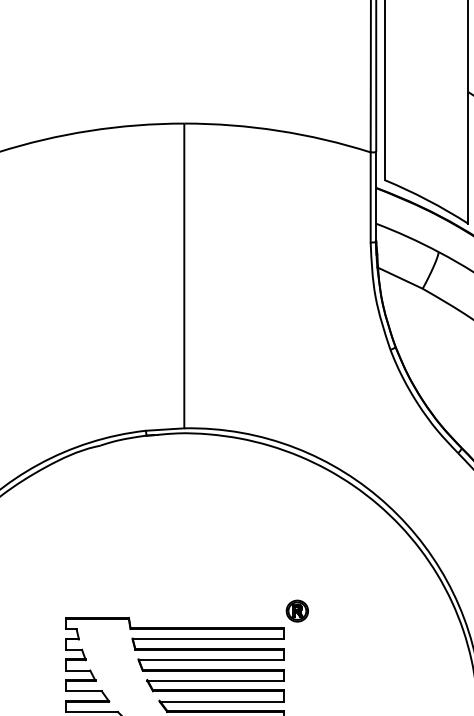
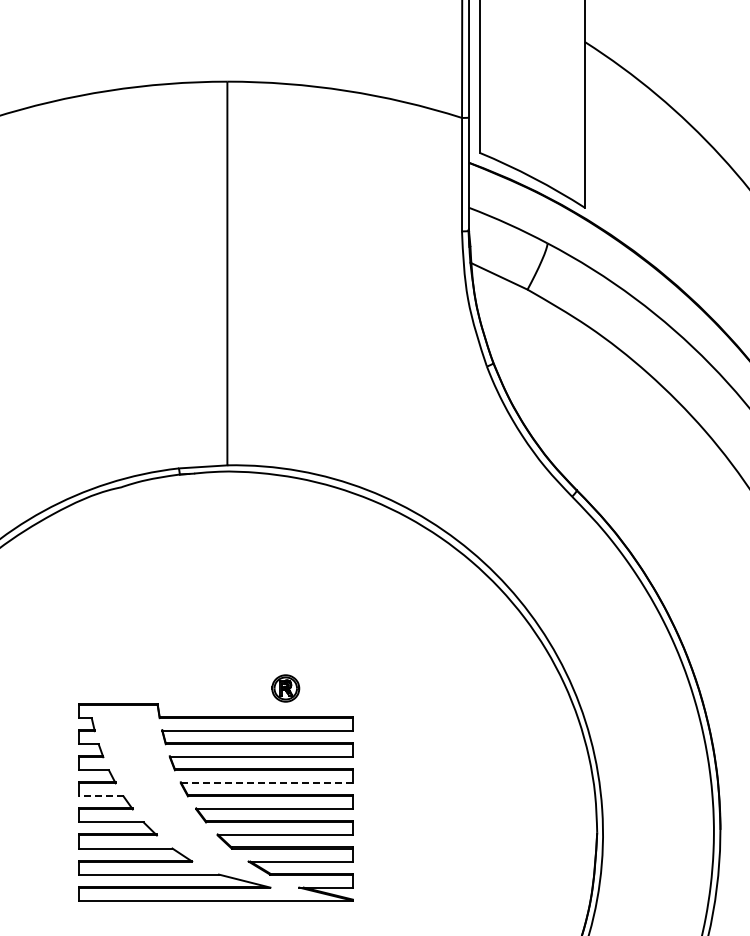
part: (297, 611) -> (285, 688), moved
line: (215, 681) -> (266, 783), solid -> dashed
line: (83, 691) -> (100, 796), solid -> dashed

